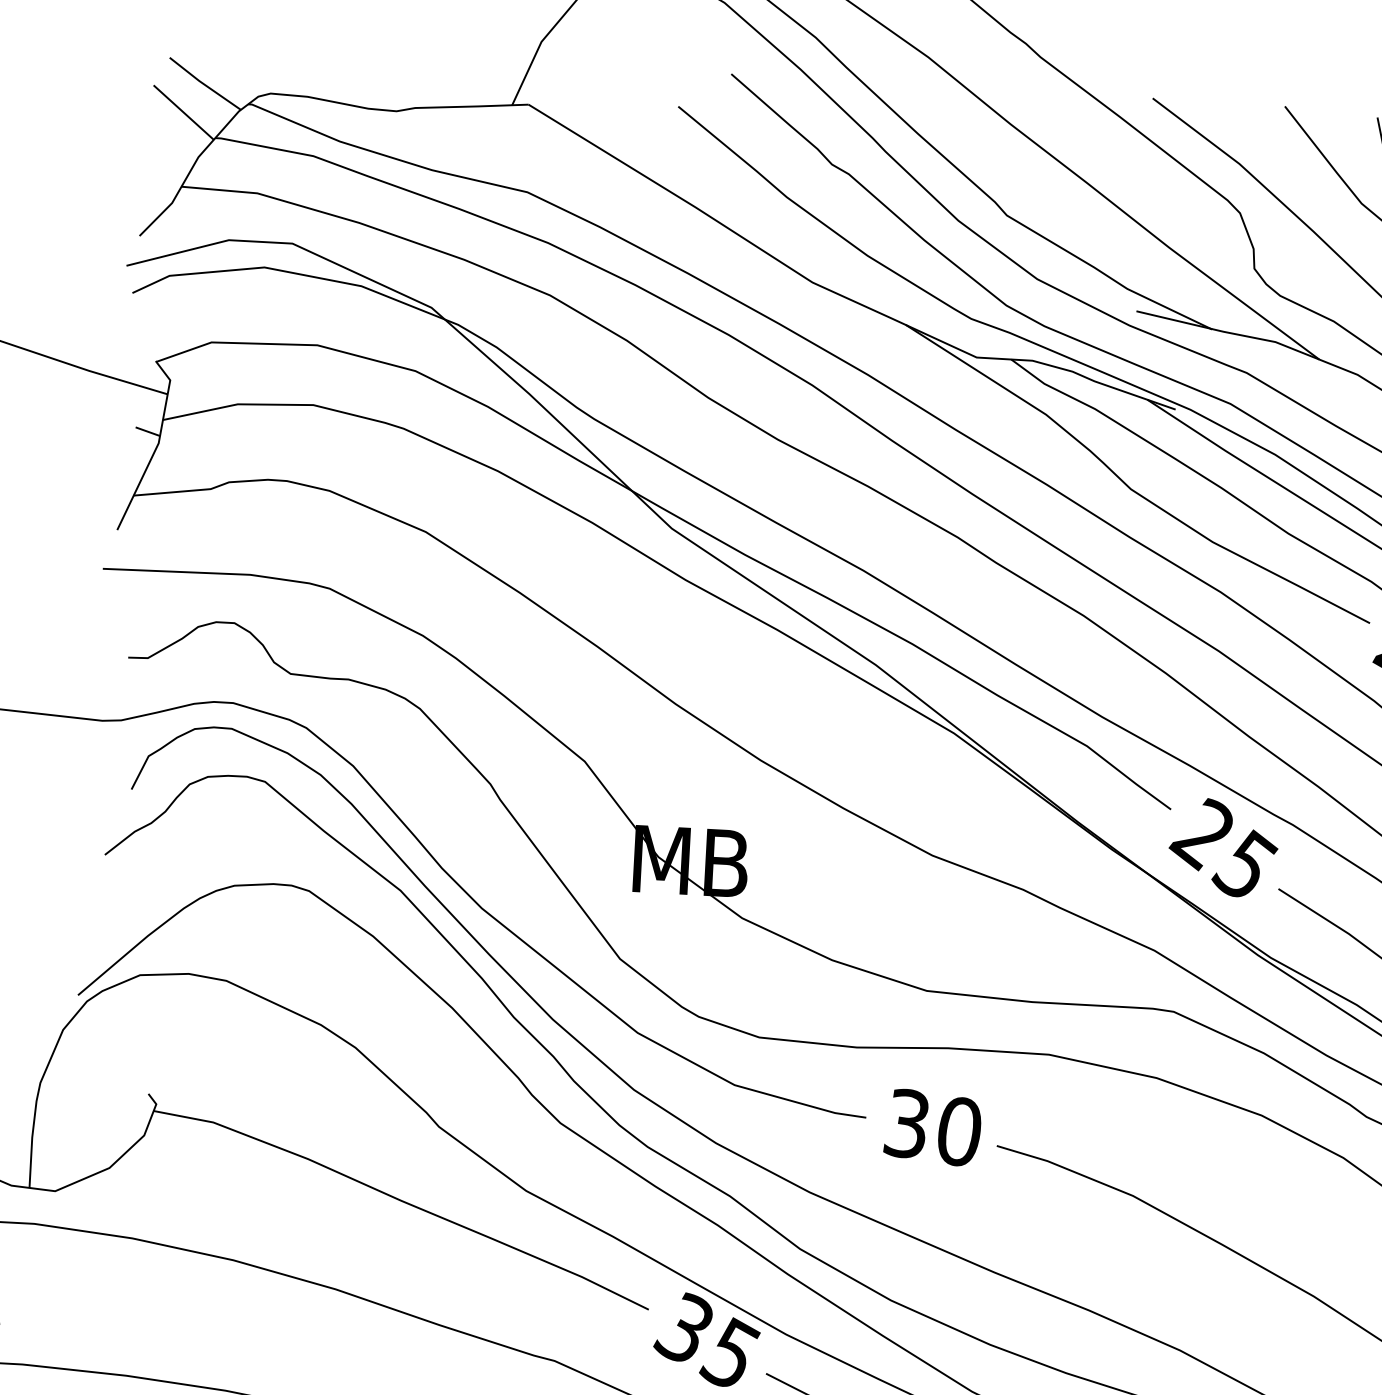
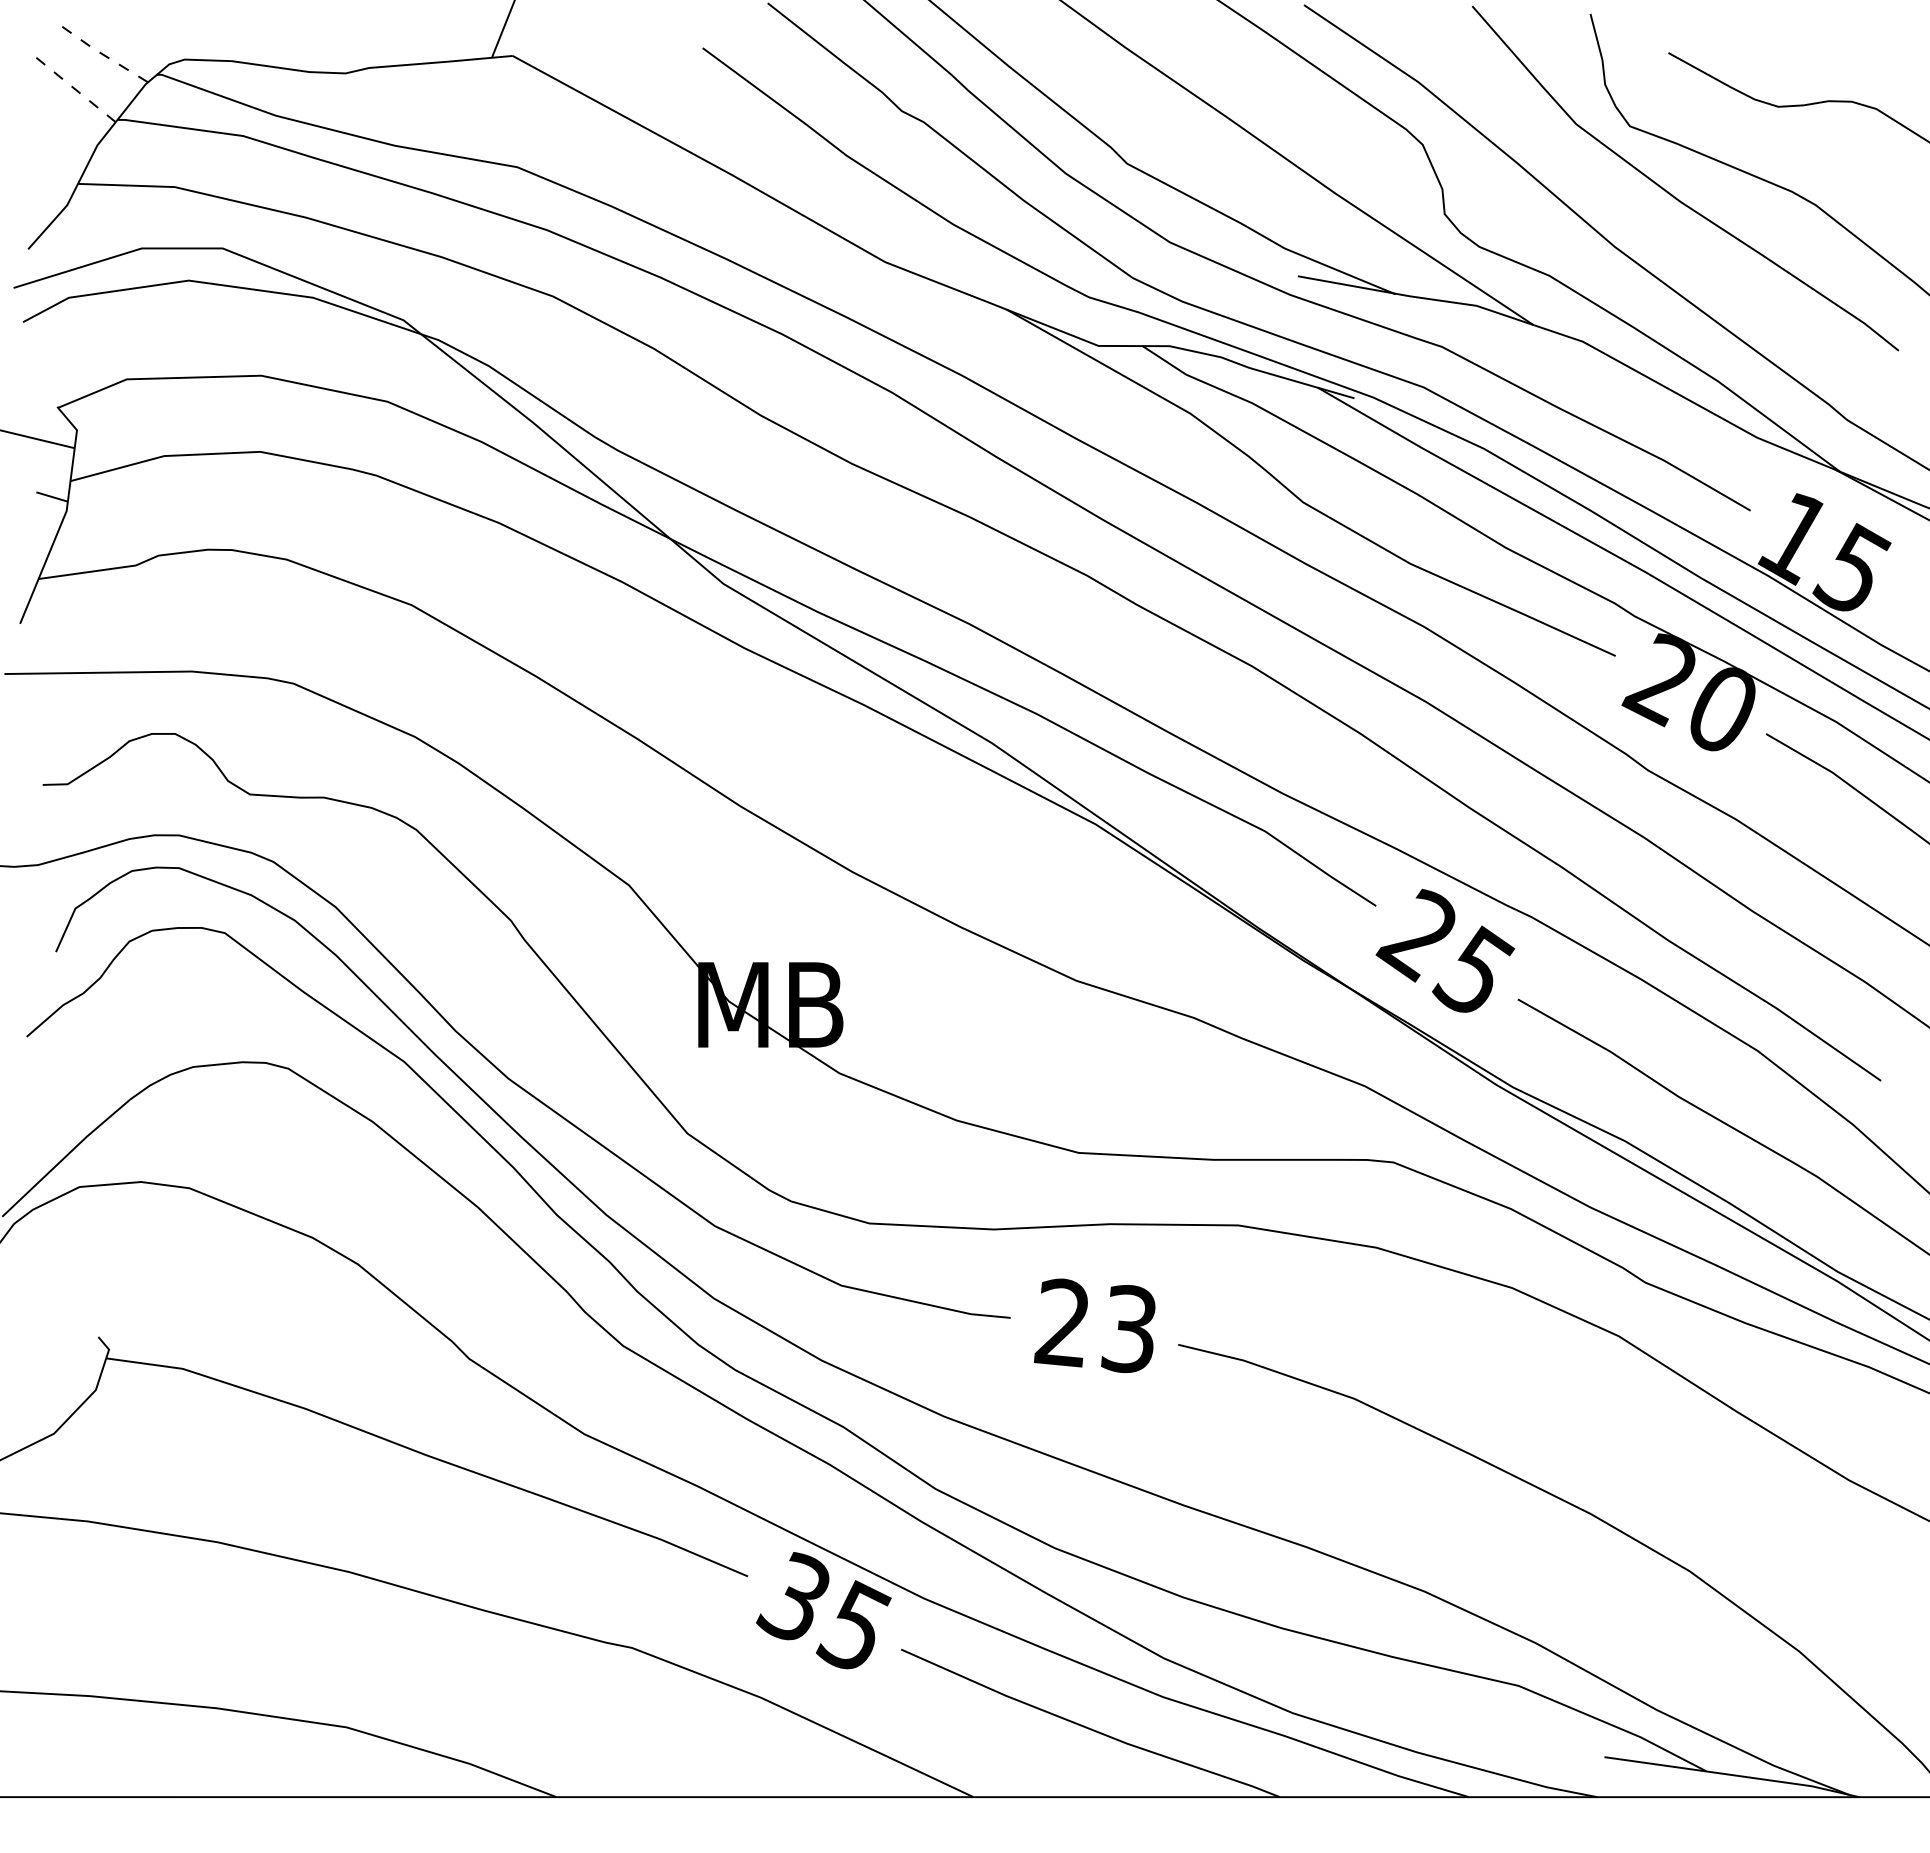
line: (204, 84) -> (100, 52), solid -> dashed
line: (183, 112) -> (75, 89), solid -> dashed
text: (931, 1127) -> (1094, 1325), 30 -> 23

